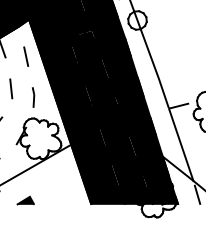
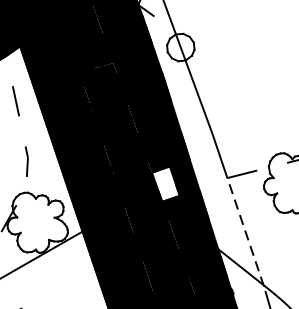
fill: (127, 112) -> (165, 183), removed
line: (181, 145) -> (245, 232), solid -> dashed

